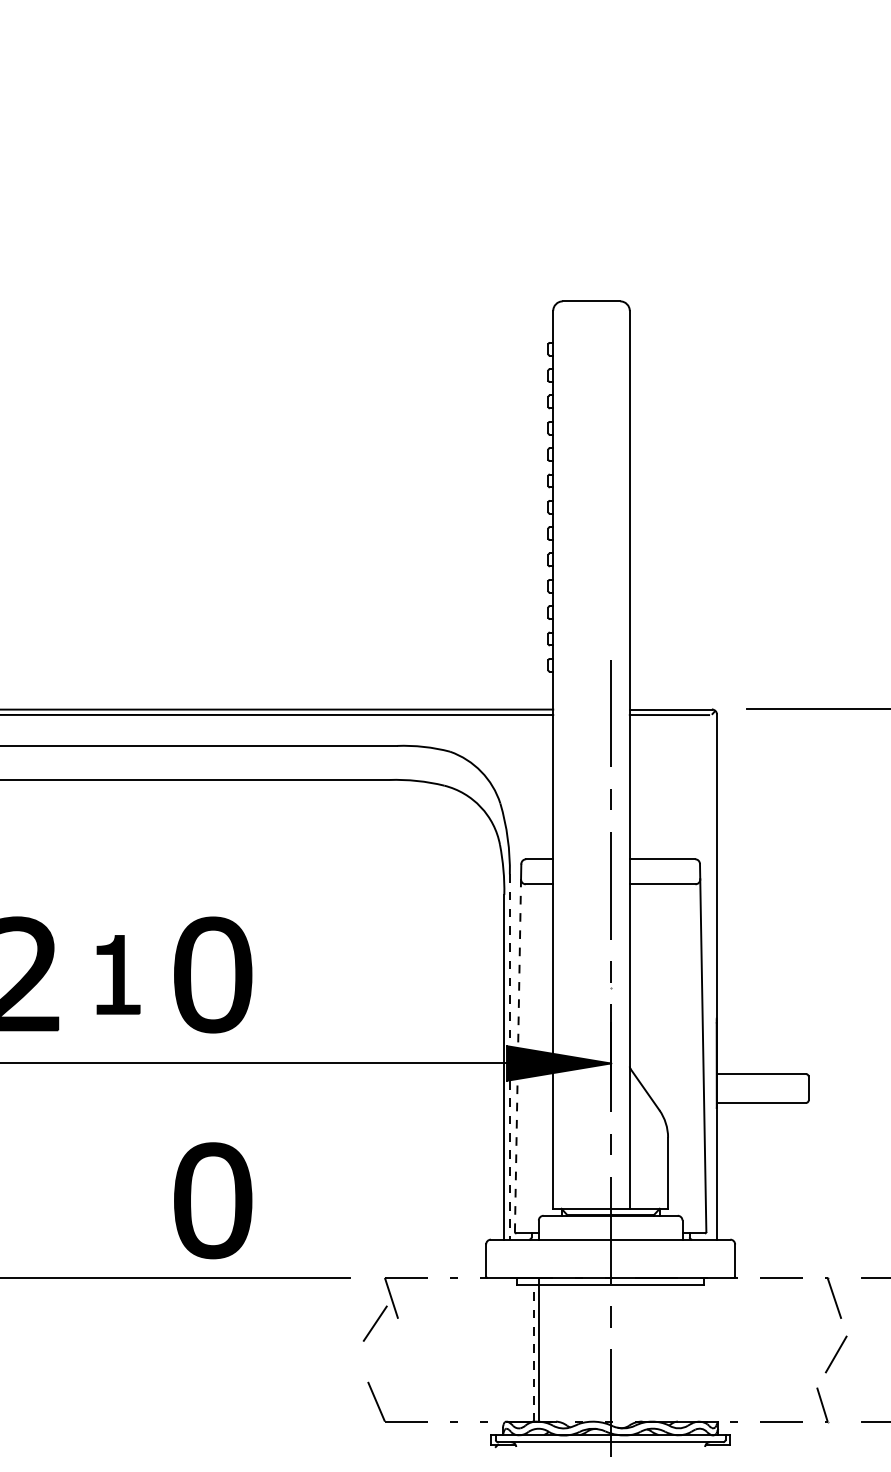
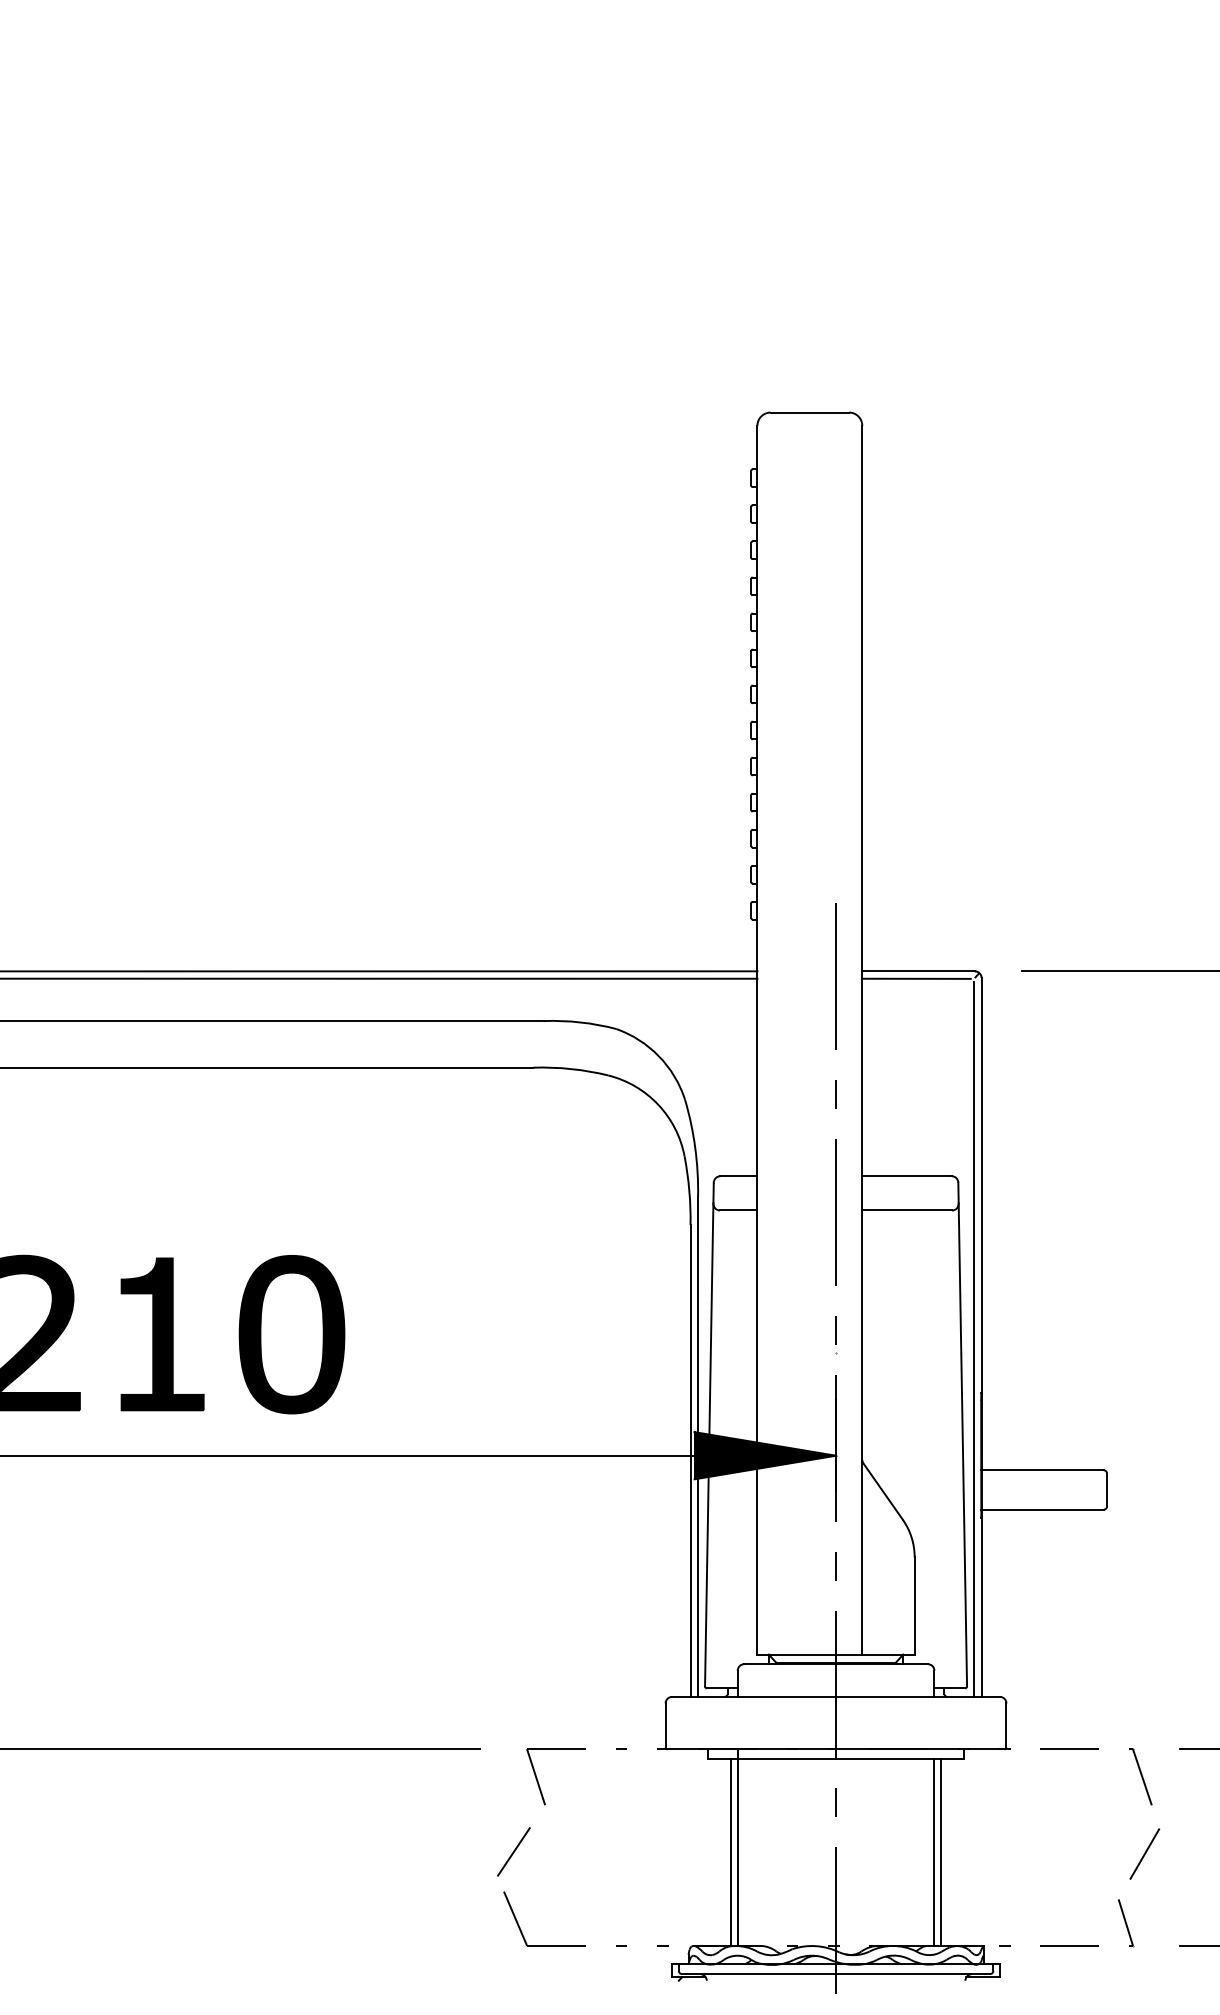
part: (118, 974) -> (162, 1334), size x1.43
line: (711, 978) -> (974, 1339), added
line: (518, 1055) -> (709, 1444), dashed -> solid
line: (510, 1056) -> (698, 1446), dashed -> solid
part: (212, 1200) -> (291, 1643), removed
line: (374, 1323) -> (513, 1851), moved
line: (534, 1353) -> (731, 1852), dashed -> solid
line: (682, 1353) -> (934, 1852), added
line: (686, 1353) -> (940, 1852), added

